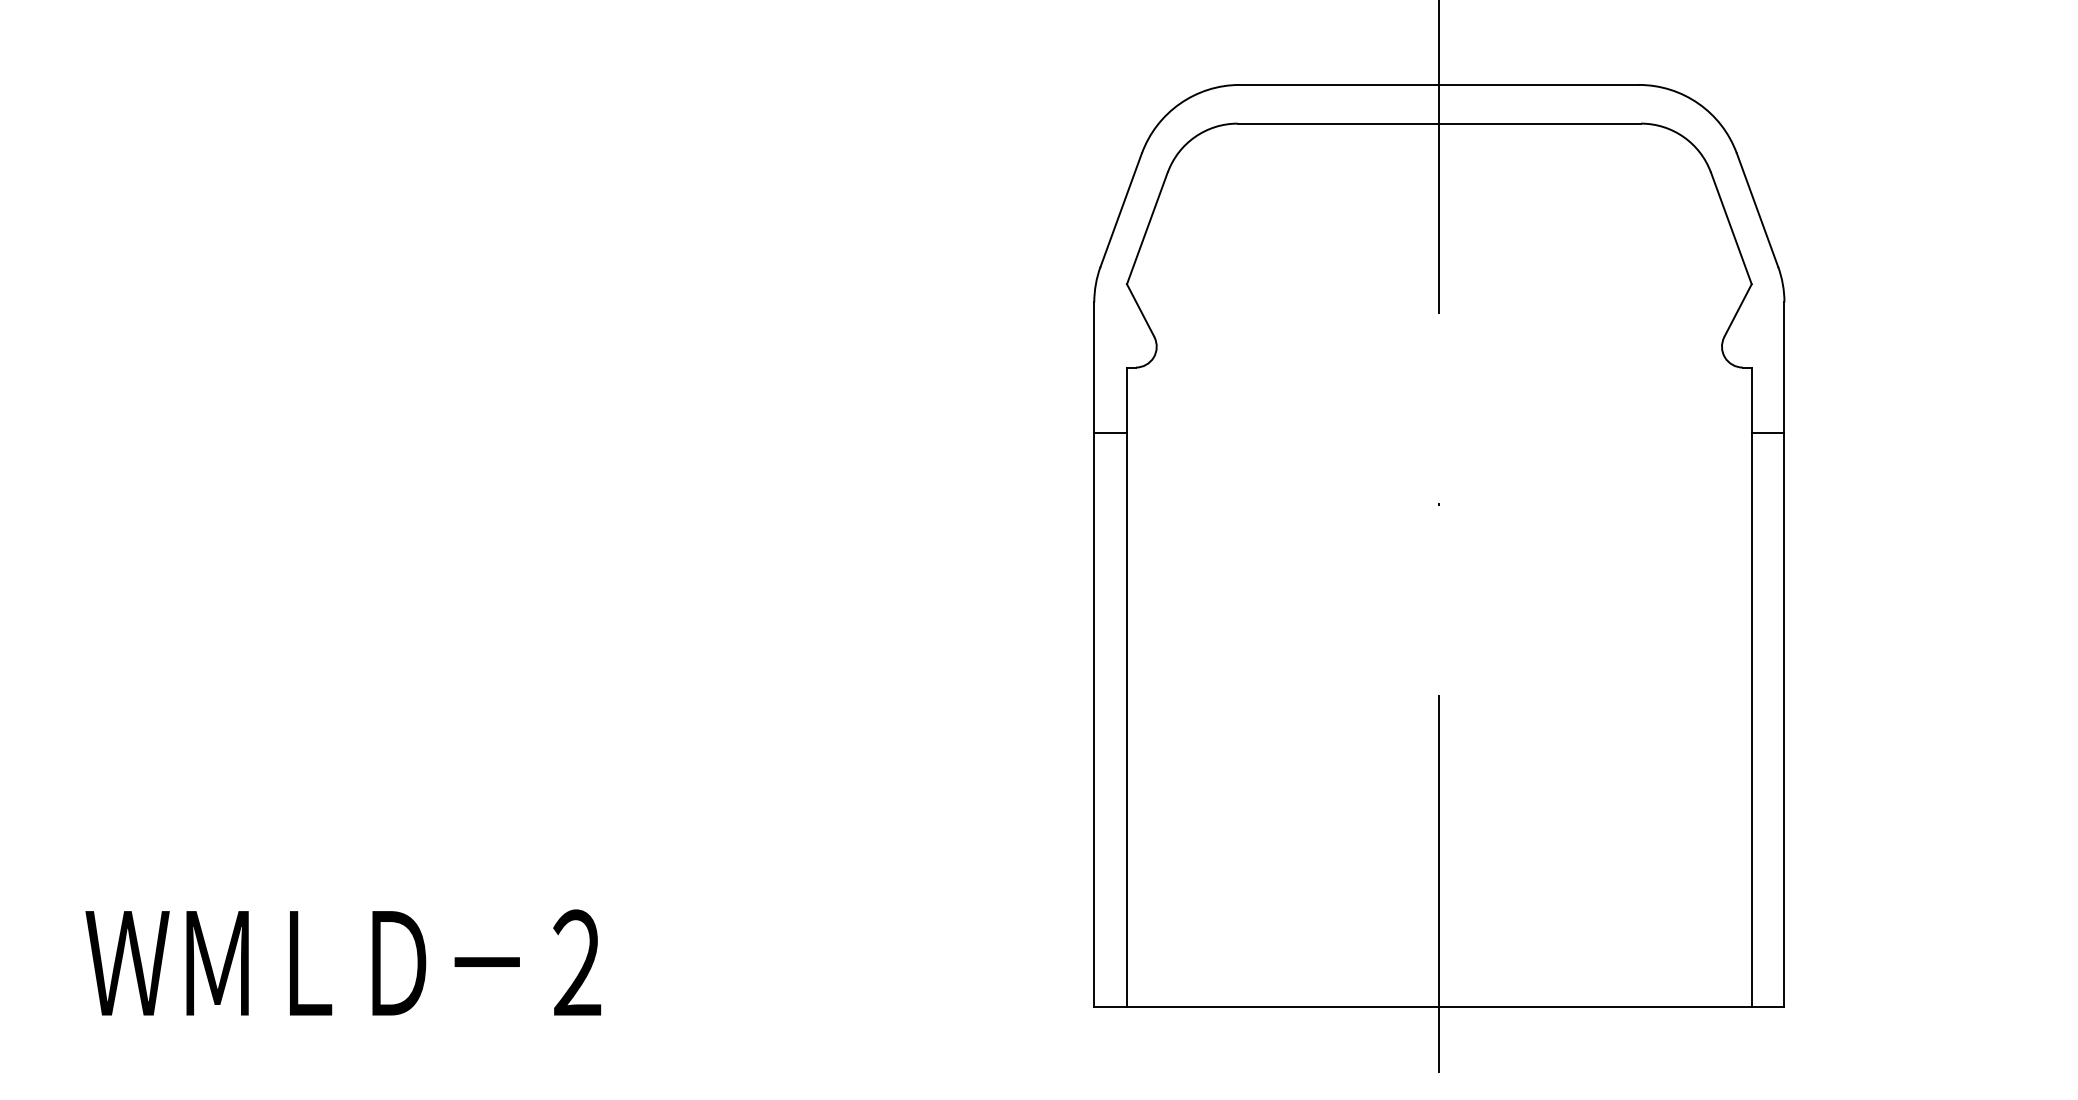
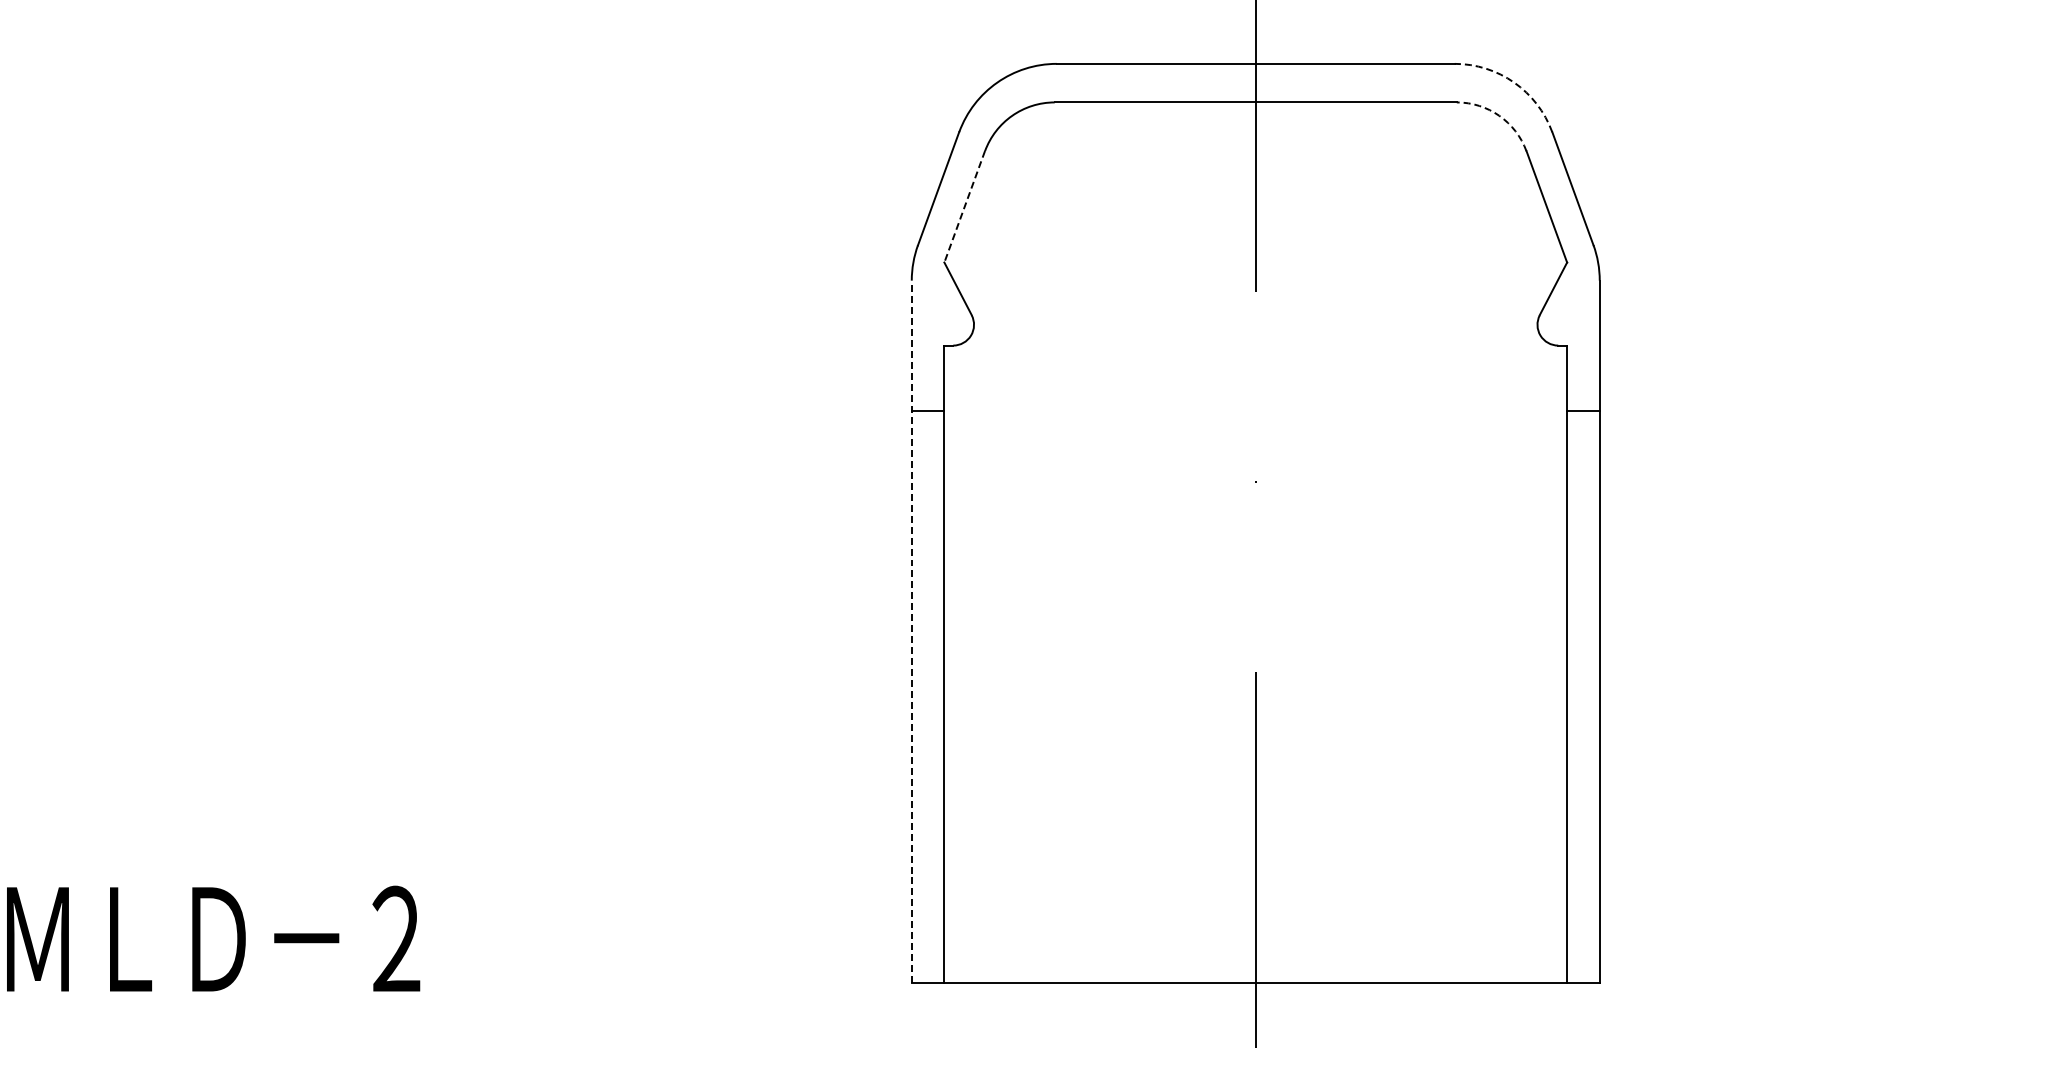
arc: (1698, 103) -> (1514, 82), solid -> dashed
arc: (1683, 137) -> (1499, 116), solid -> dashed
line: (1147, 228) -> (964, 206), solid -> dashed
line: (1094, 654) -> (912, 631), solid -> dashed

